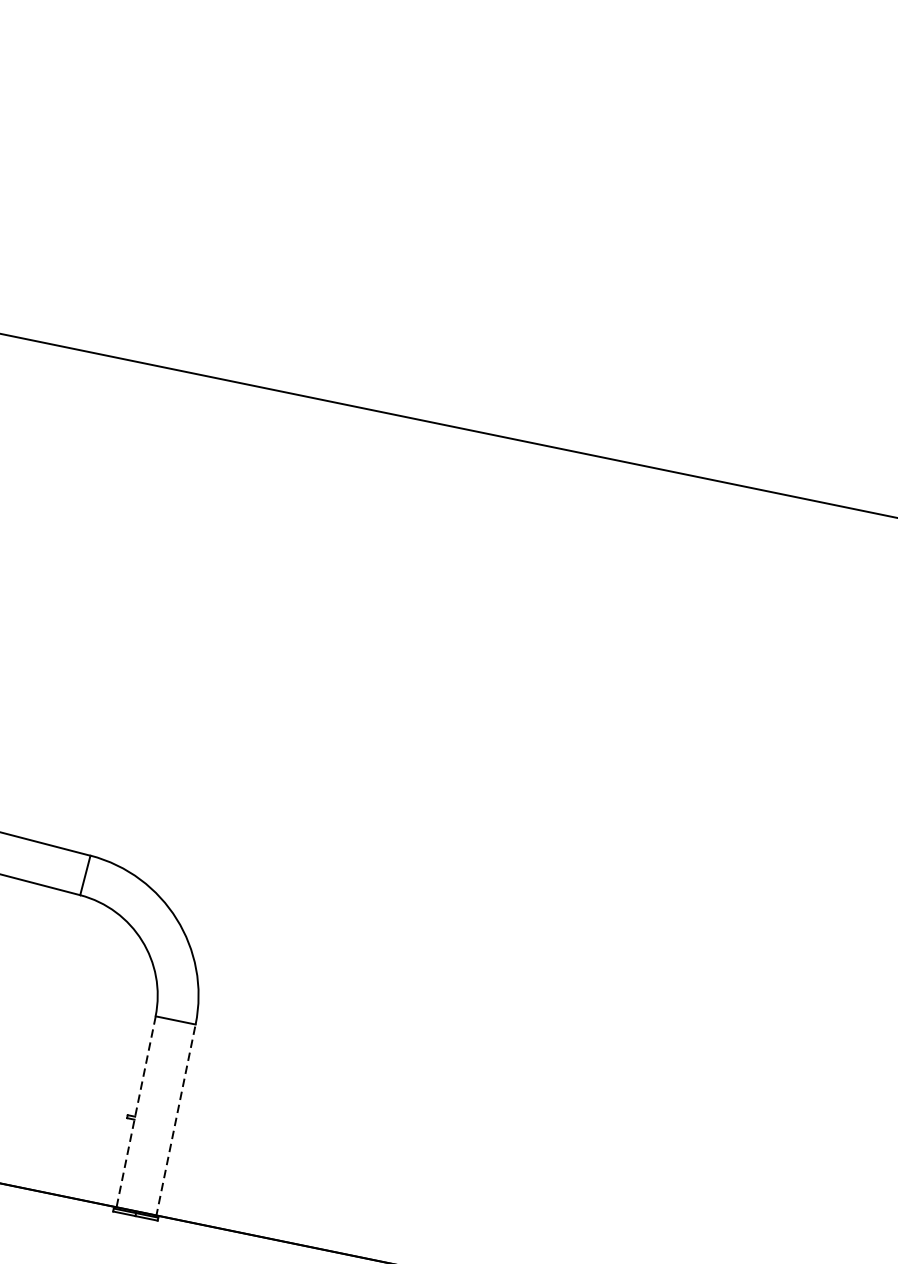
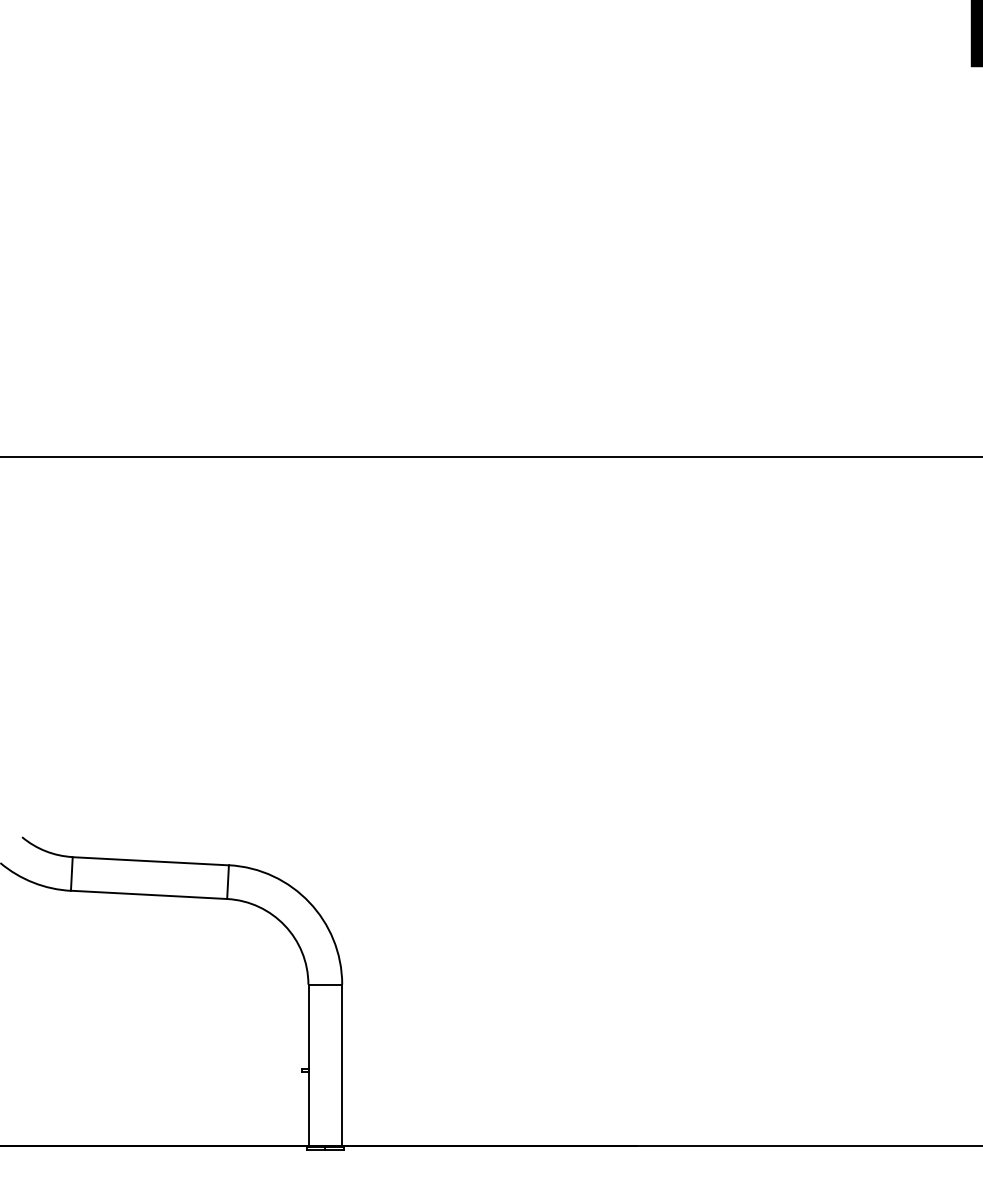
line: (135, 1113) -> (308, 1066), dashed -> solid
line: (176, 1120) -> (342, 1065), dashed -> solid

